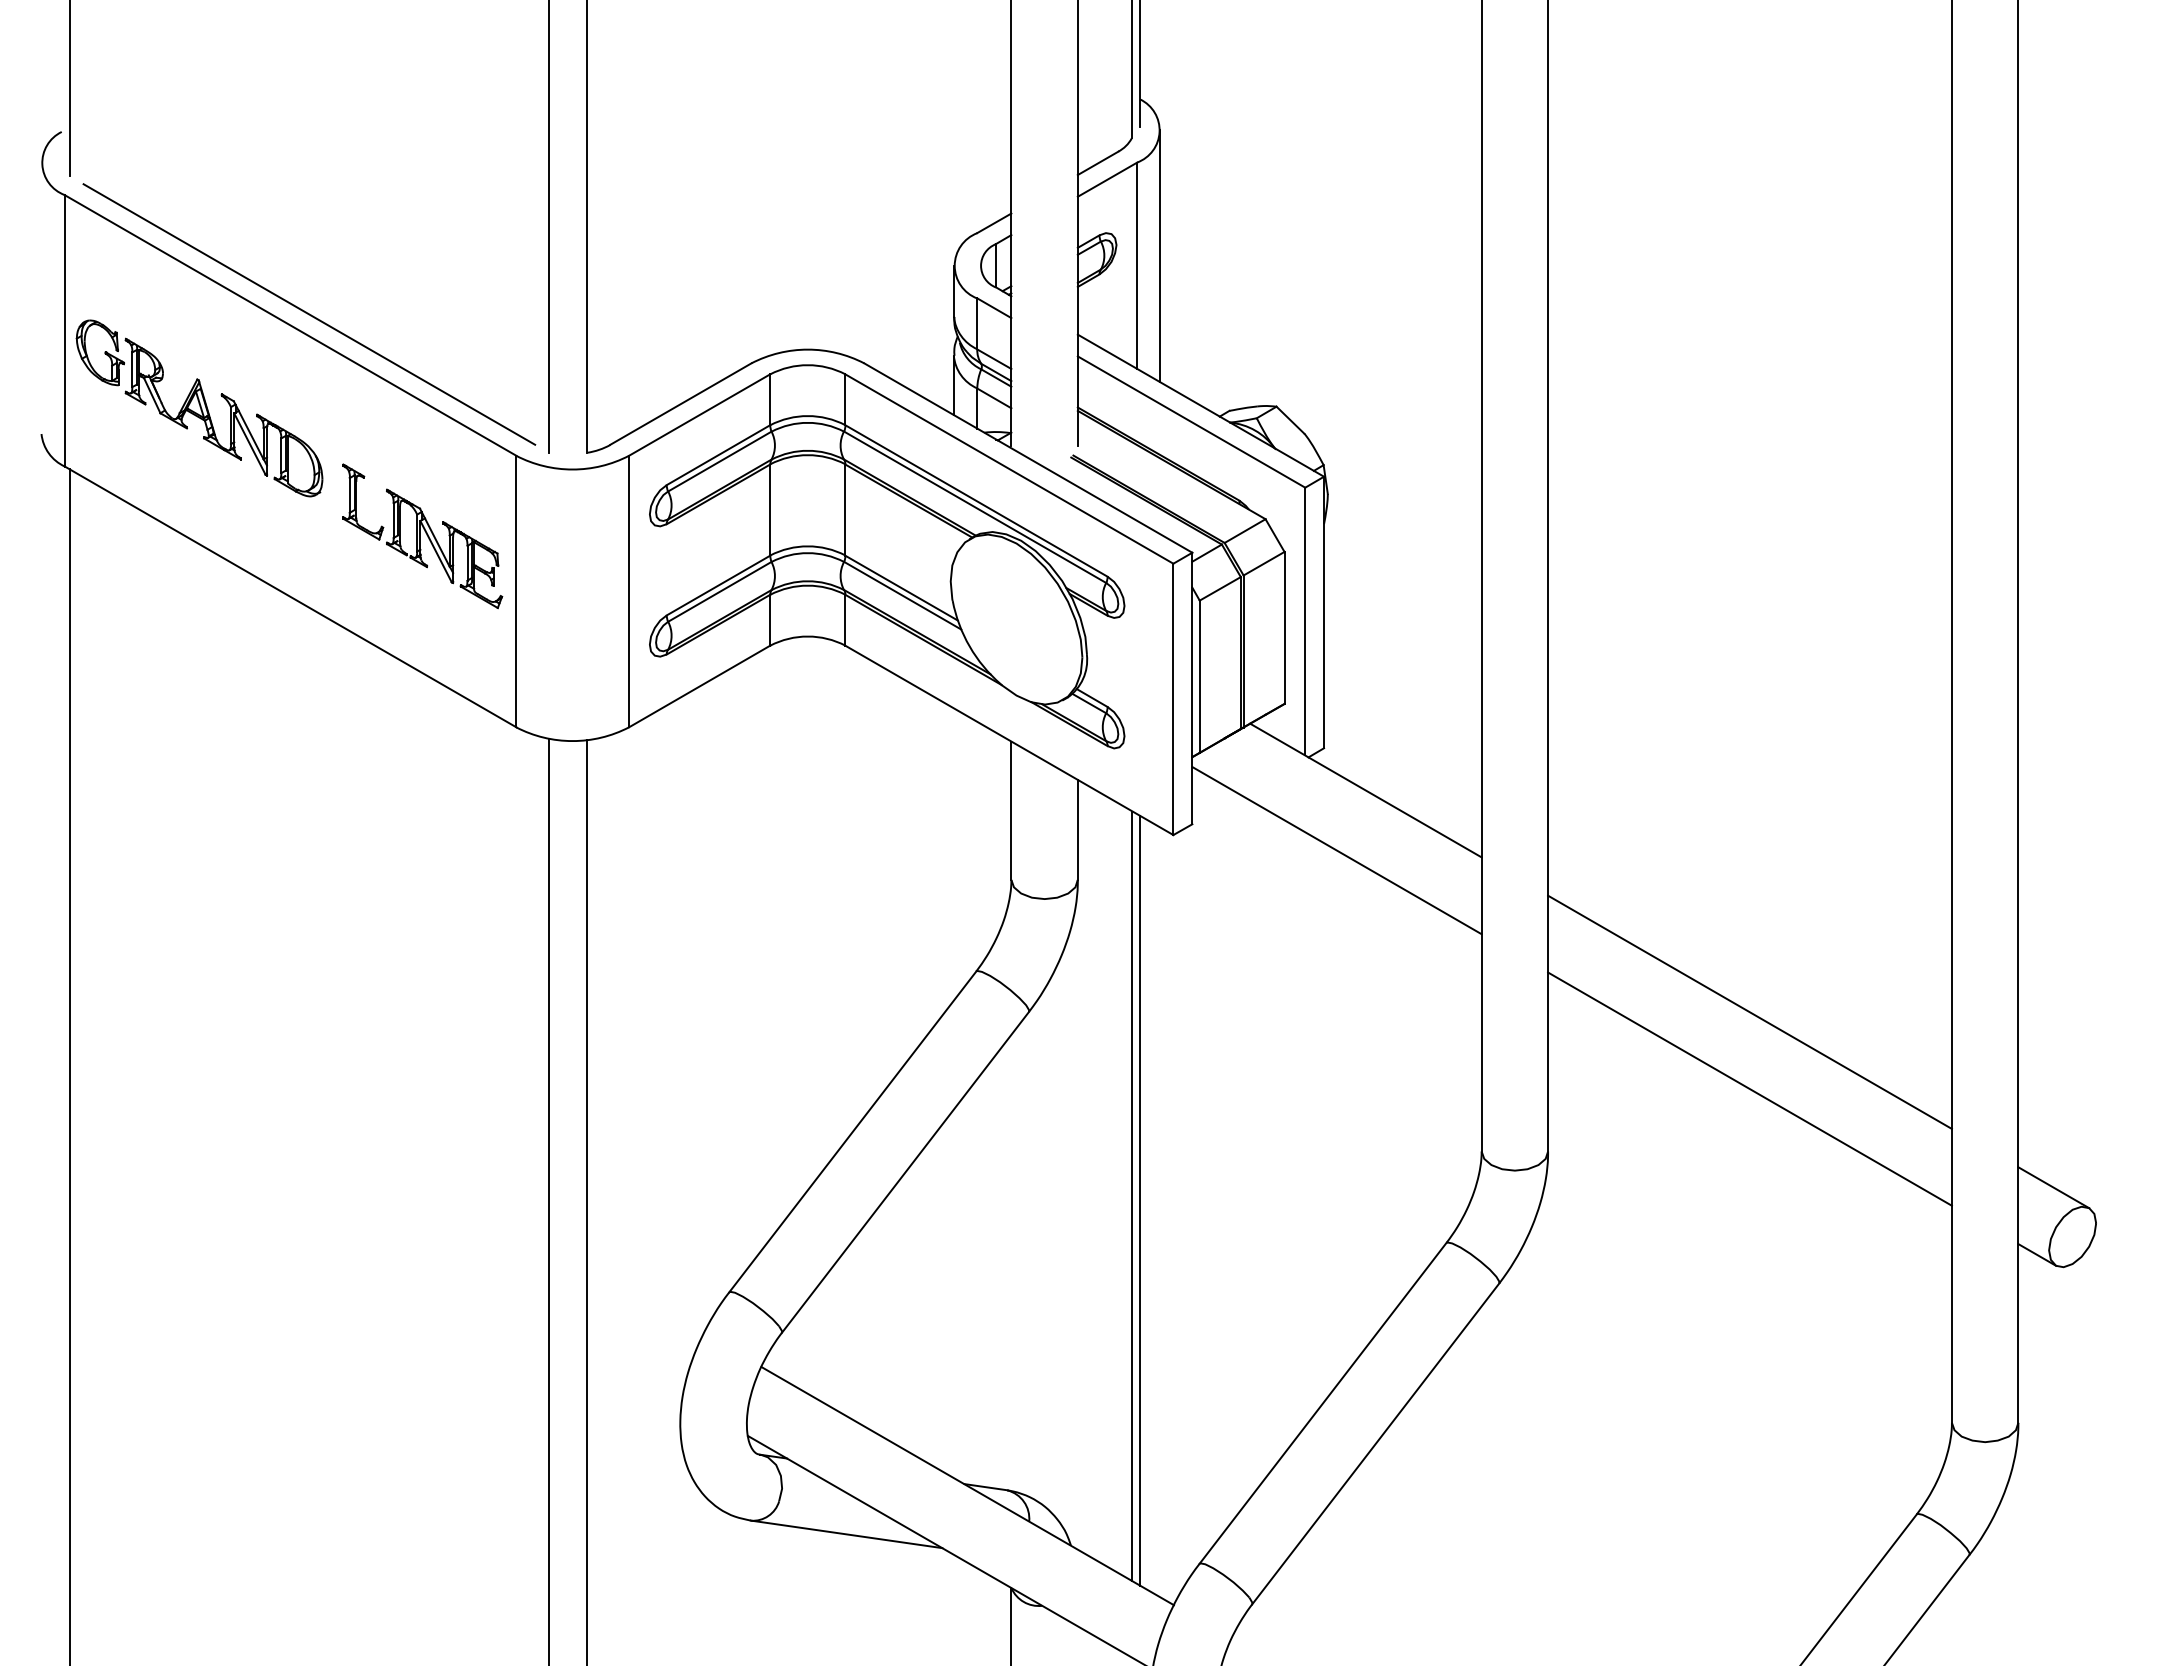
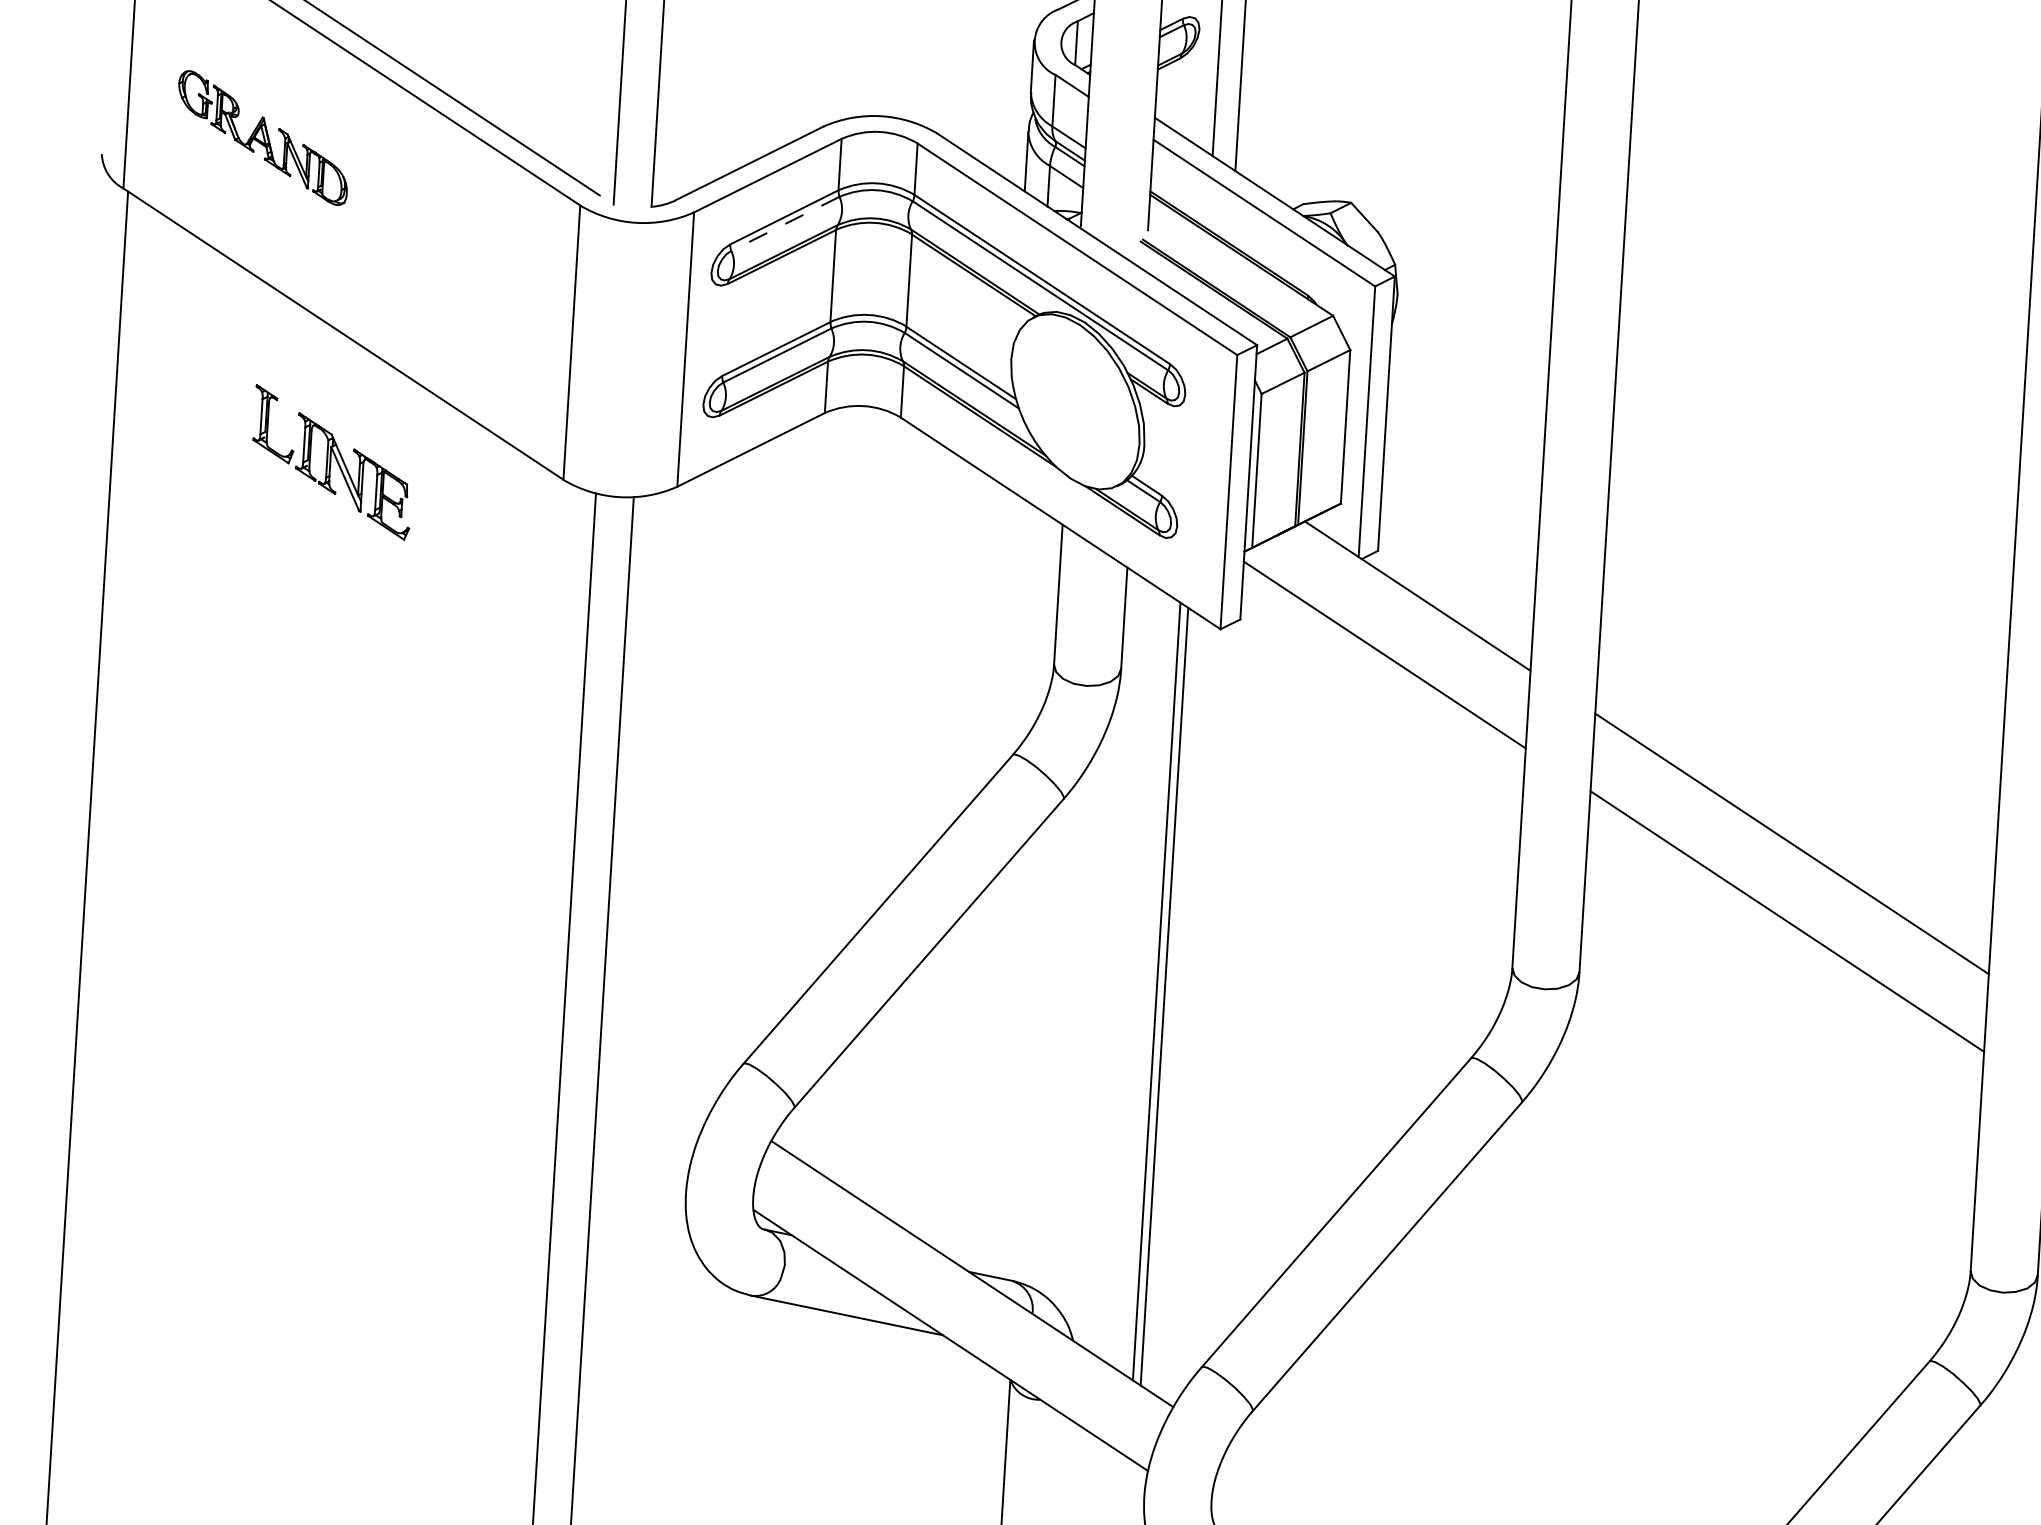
part: (199, 408) -> (263, 138), size x0.7
line: (719, 461) -> (785, 223), solid -> dashed
part: (422, 536) -> (332, 462), moved

